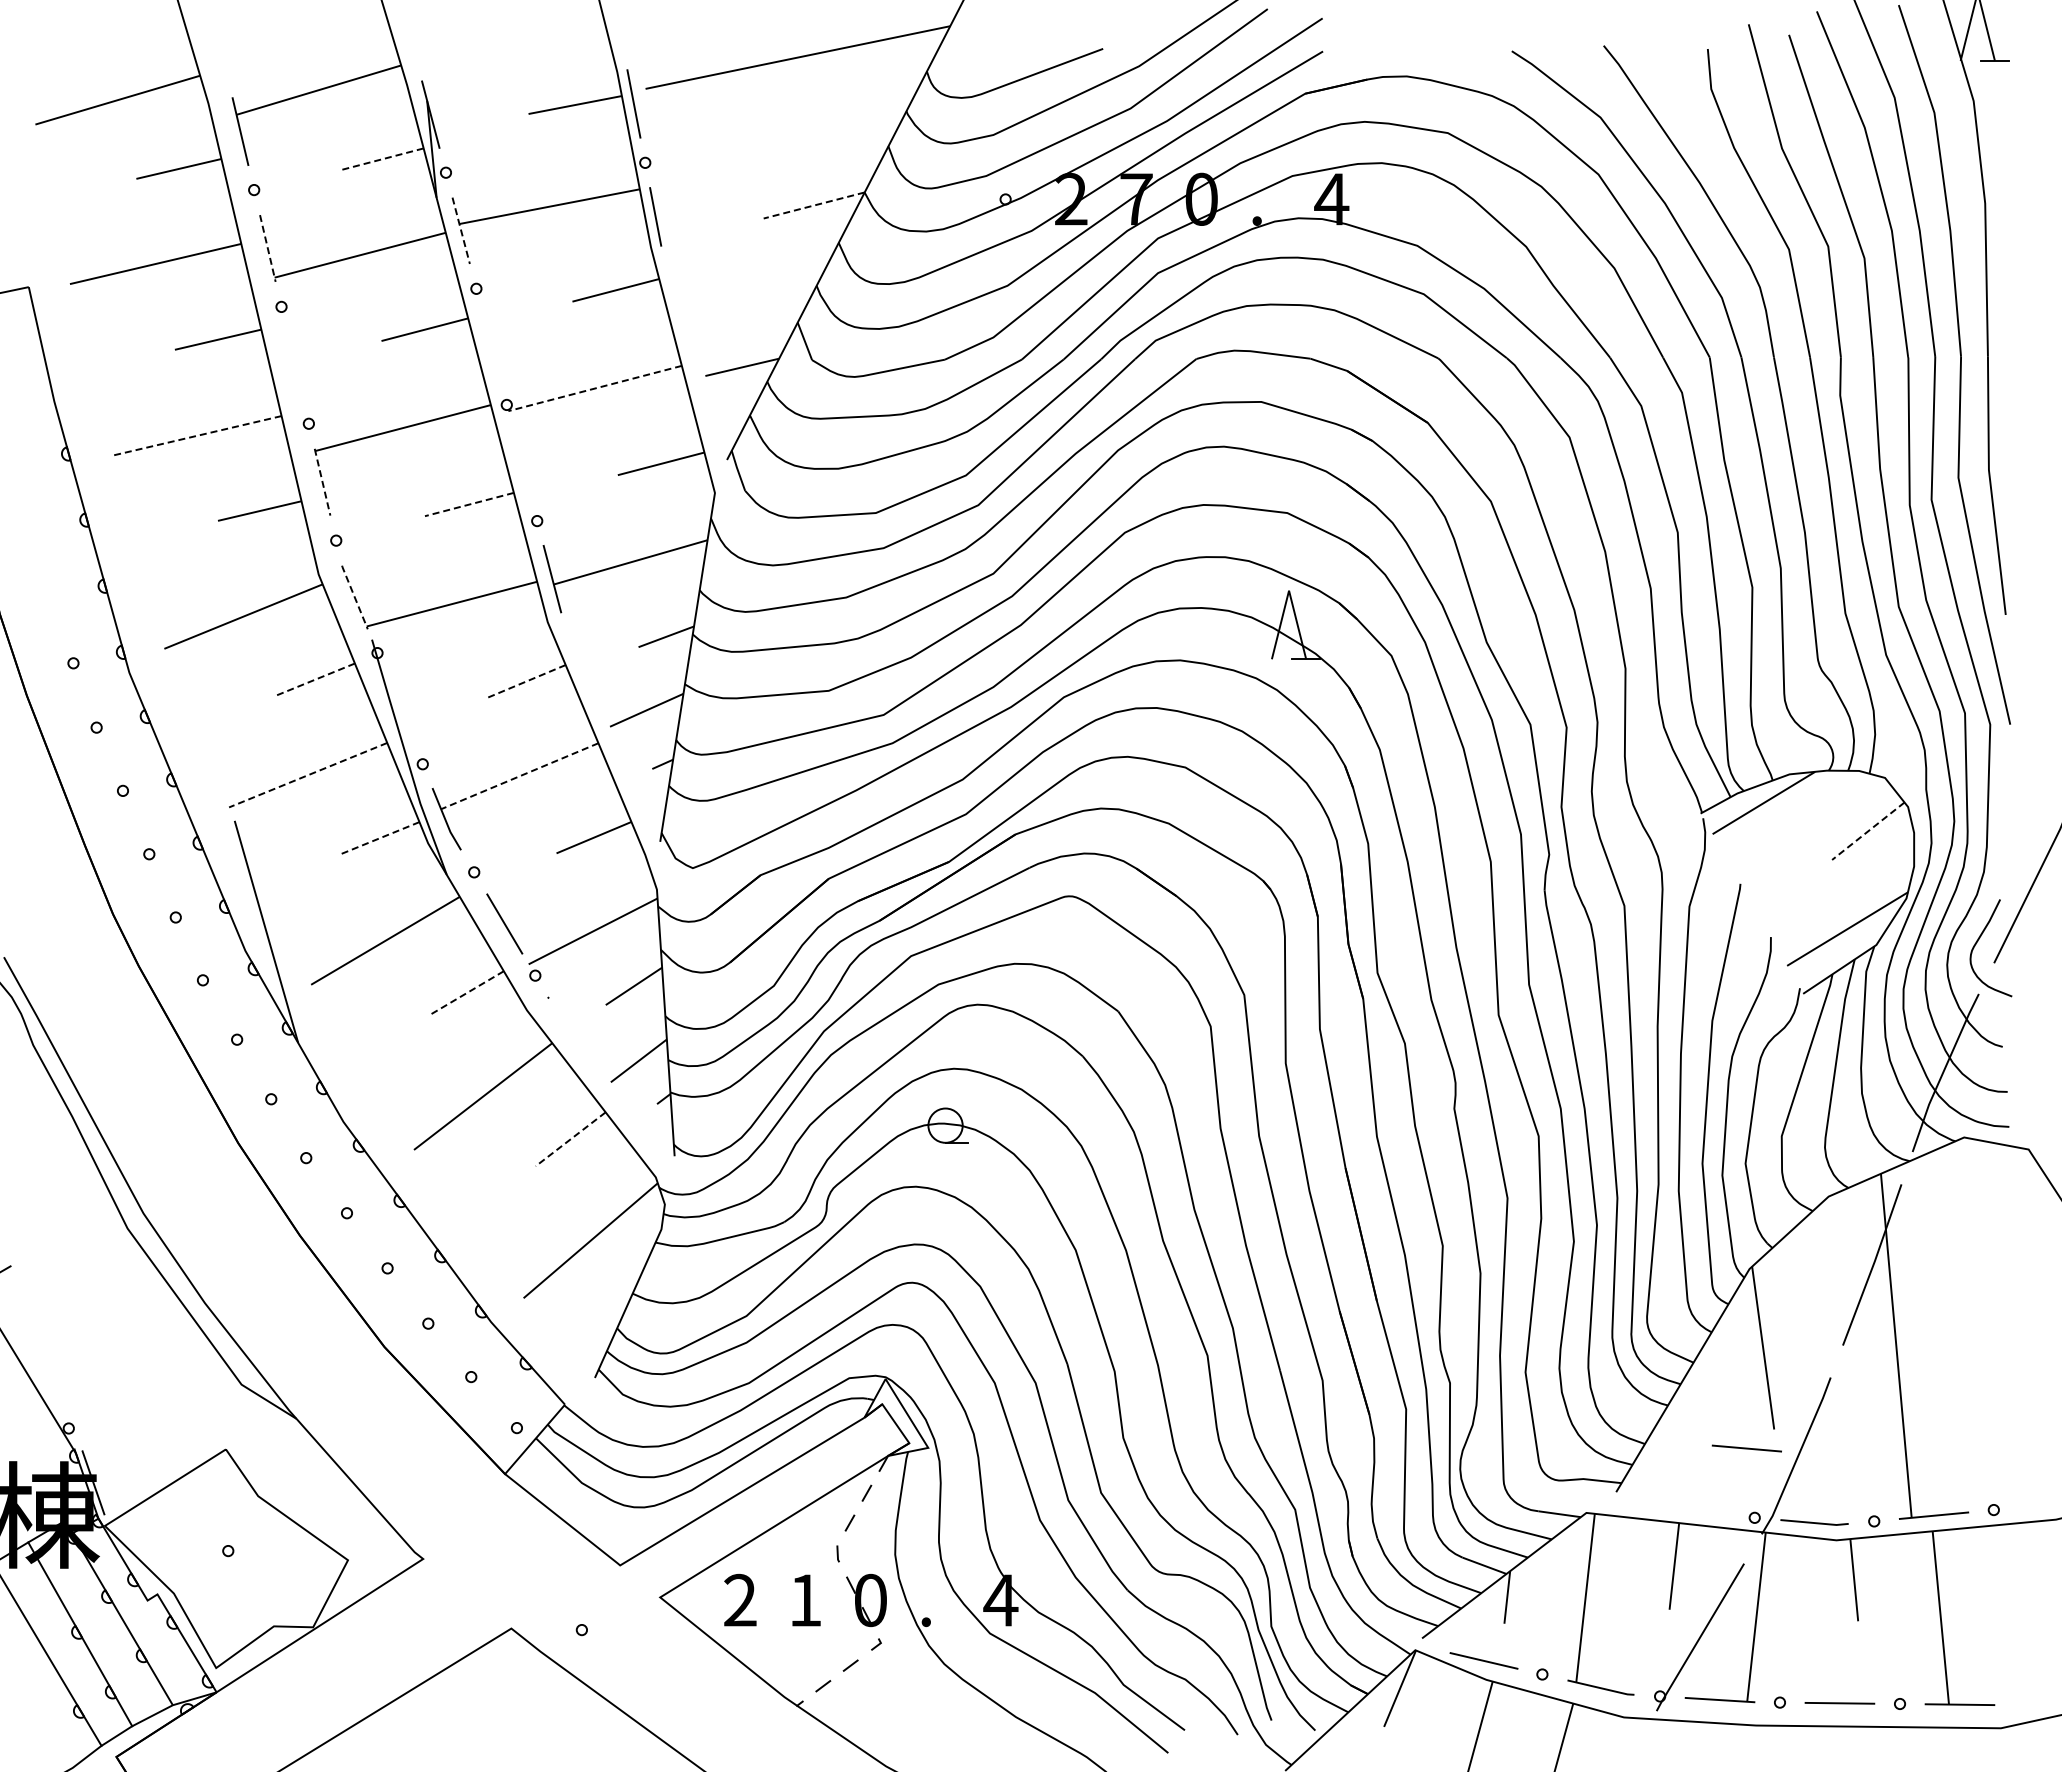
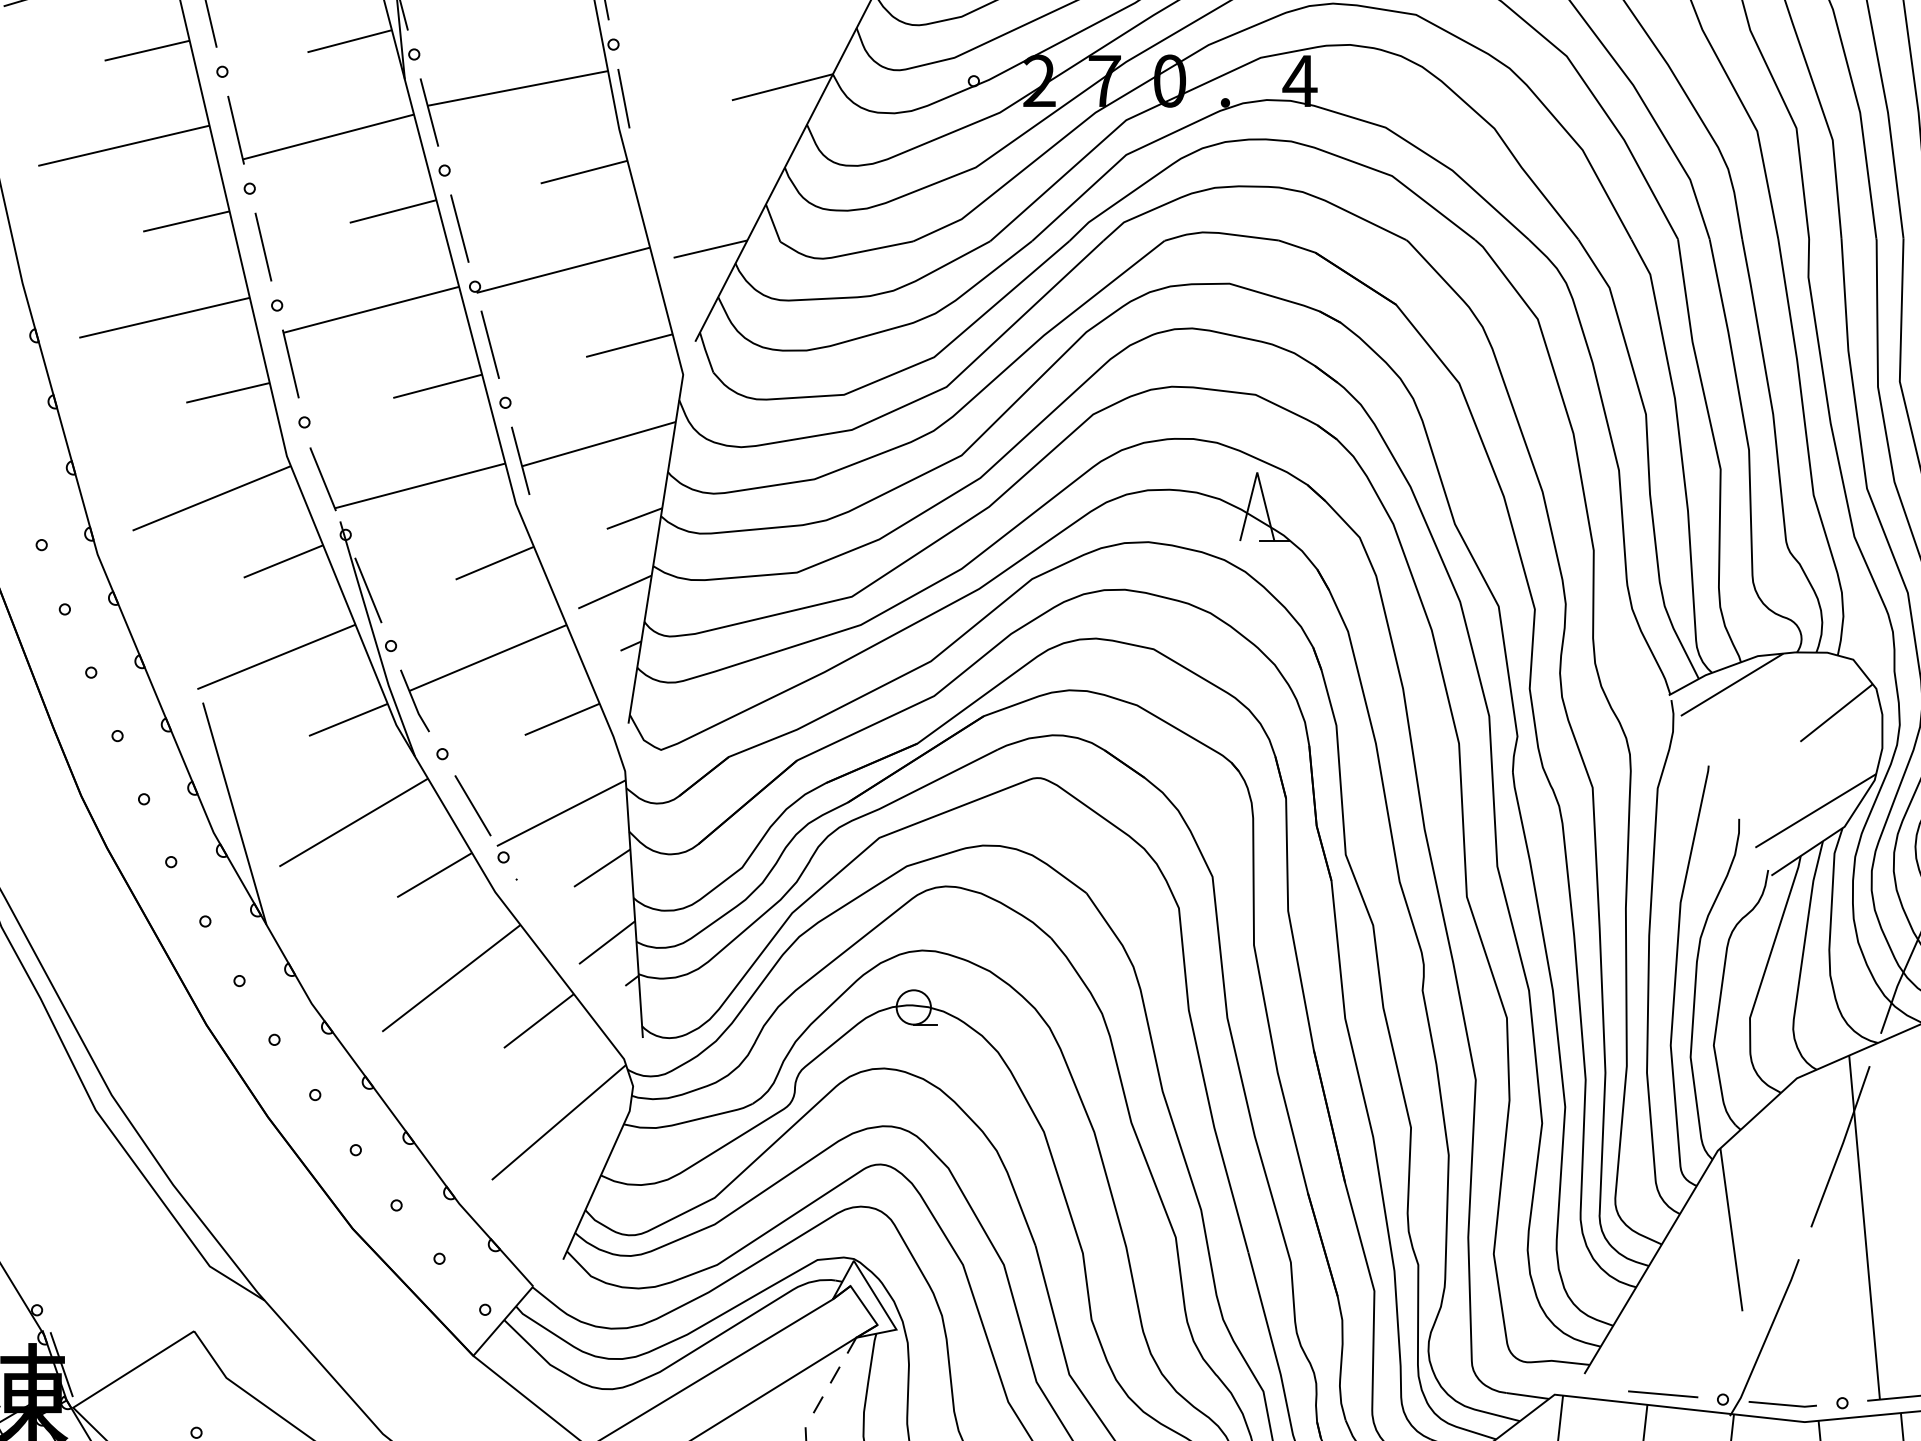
line: (381, 159) -> (349, 41), dashed -> solid
line: (813, 205) -> (781, 87), dashed -> solid
line: (461, 231) -> (429, 113), dashed -> solid
line: (267, 248) -> (235, 130), dashed -> solid
line: (491, 346) -> (459, 228), added
line: (295, 364) -> (263, 246), added
line: (595, 388) -> (563, 270), dashed -> solid
line: (196, 436) -> (164, 318), dashed -> solid
line: (521, 462) -> (489, 344), added
line: (322, 482) -> (290, 364), dashed -> solid
line: (469, 504) -> (437, 386), dashed -> solid
line: (354, 597) -> (322, 479), dashed -> solid
line: (315, 679) -> (283, 561), dashed -> solid
line: (526, 681) -> (494, 563), dashed -> solid
line: (400, 708) -> (368, 590), added
line: (307, 775) -> (275, 657), dashed -> solid
line: (519, 776) -> (487, 658), dashed -> solid
line: (1867, 831) -> (1835, 713), dashed -> solid
line: (380, 838) -> (348, 720), dashed -> solid
line: (466, 993) -> (434, 875), dashed -> solid
line: (570, 1139) -> (538, 1021), dashed -> solid
line: (1746, 1448) -> (1662, 1394), moved

